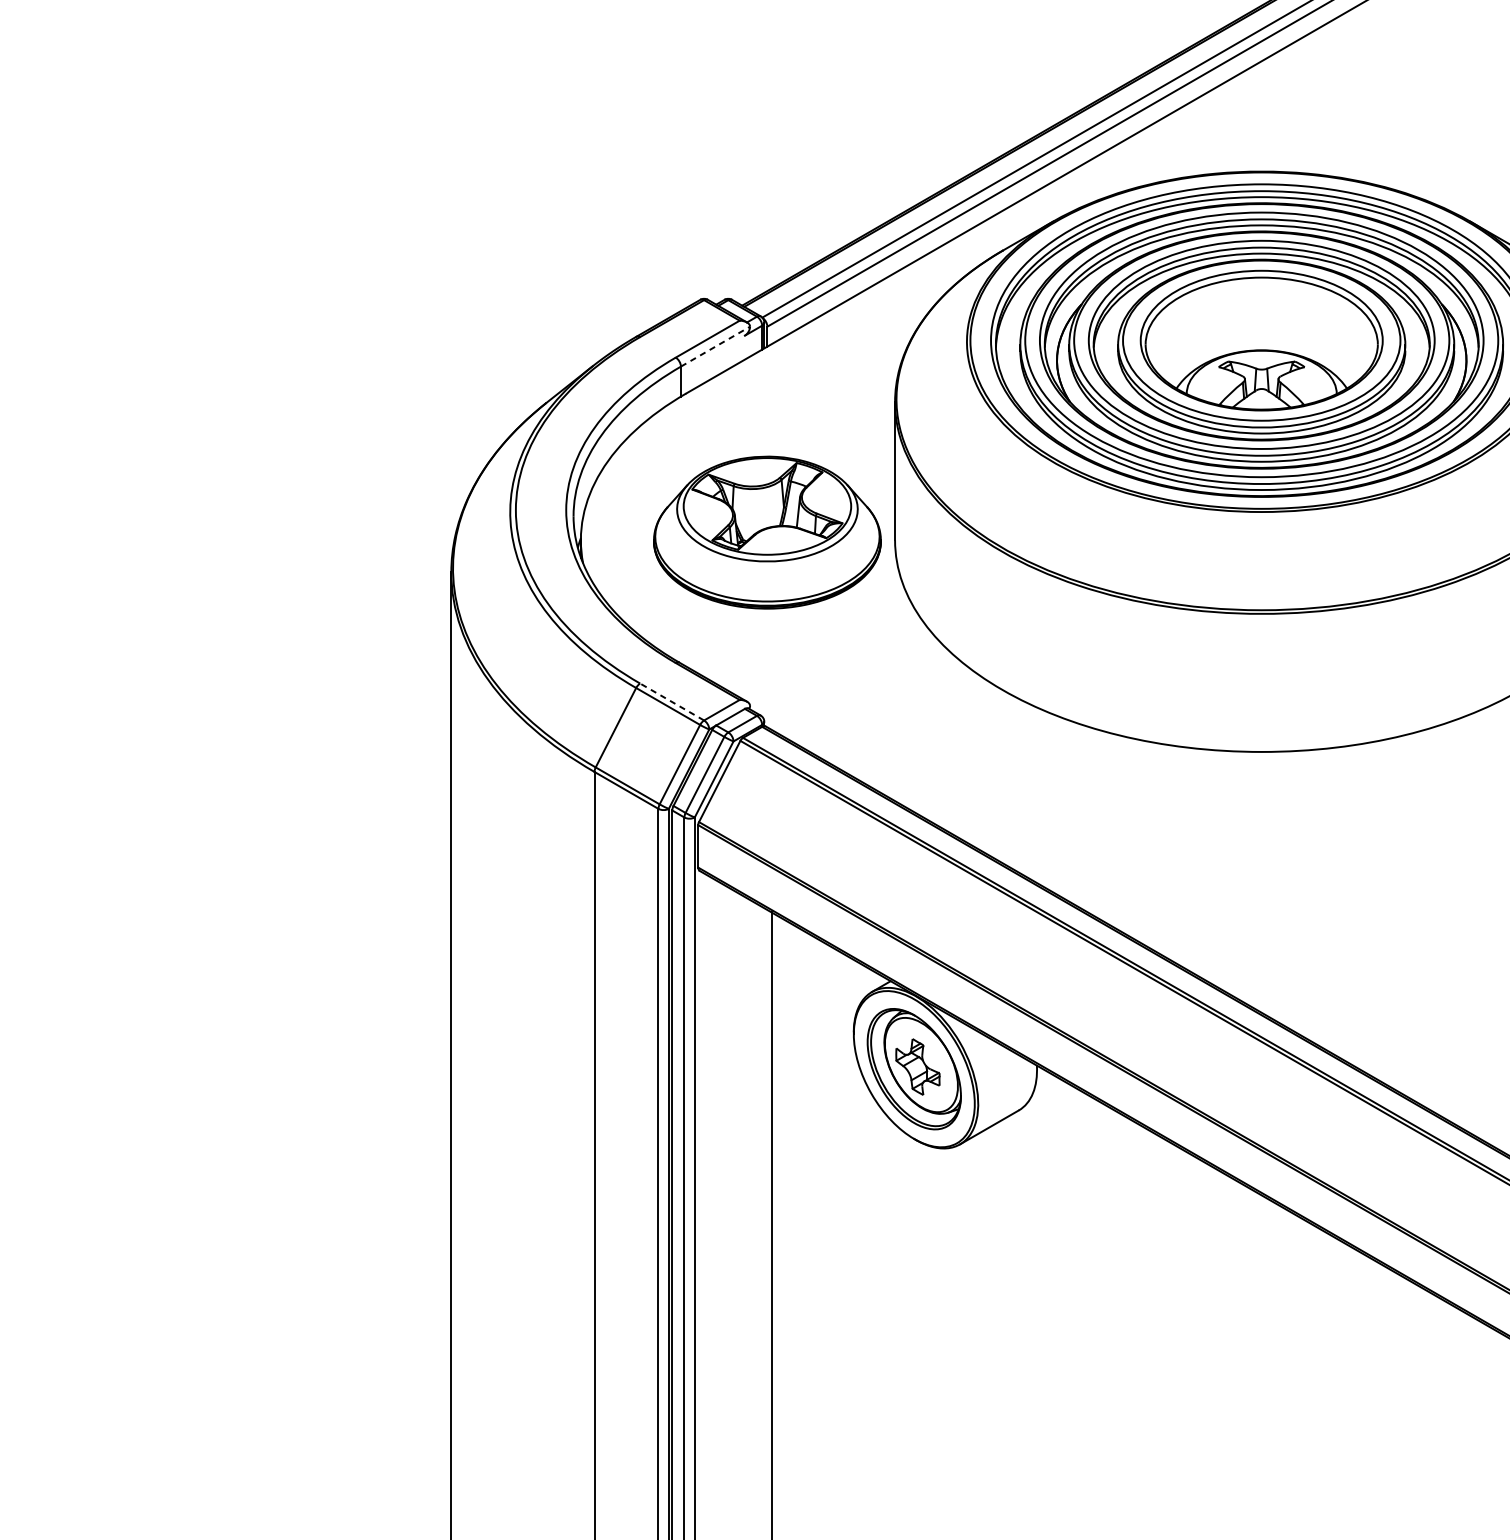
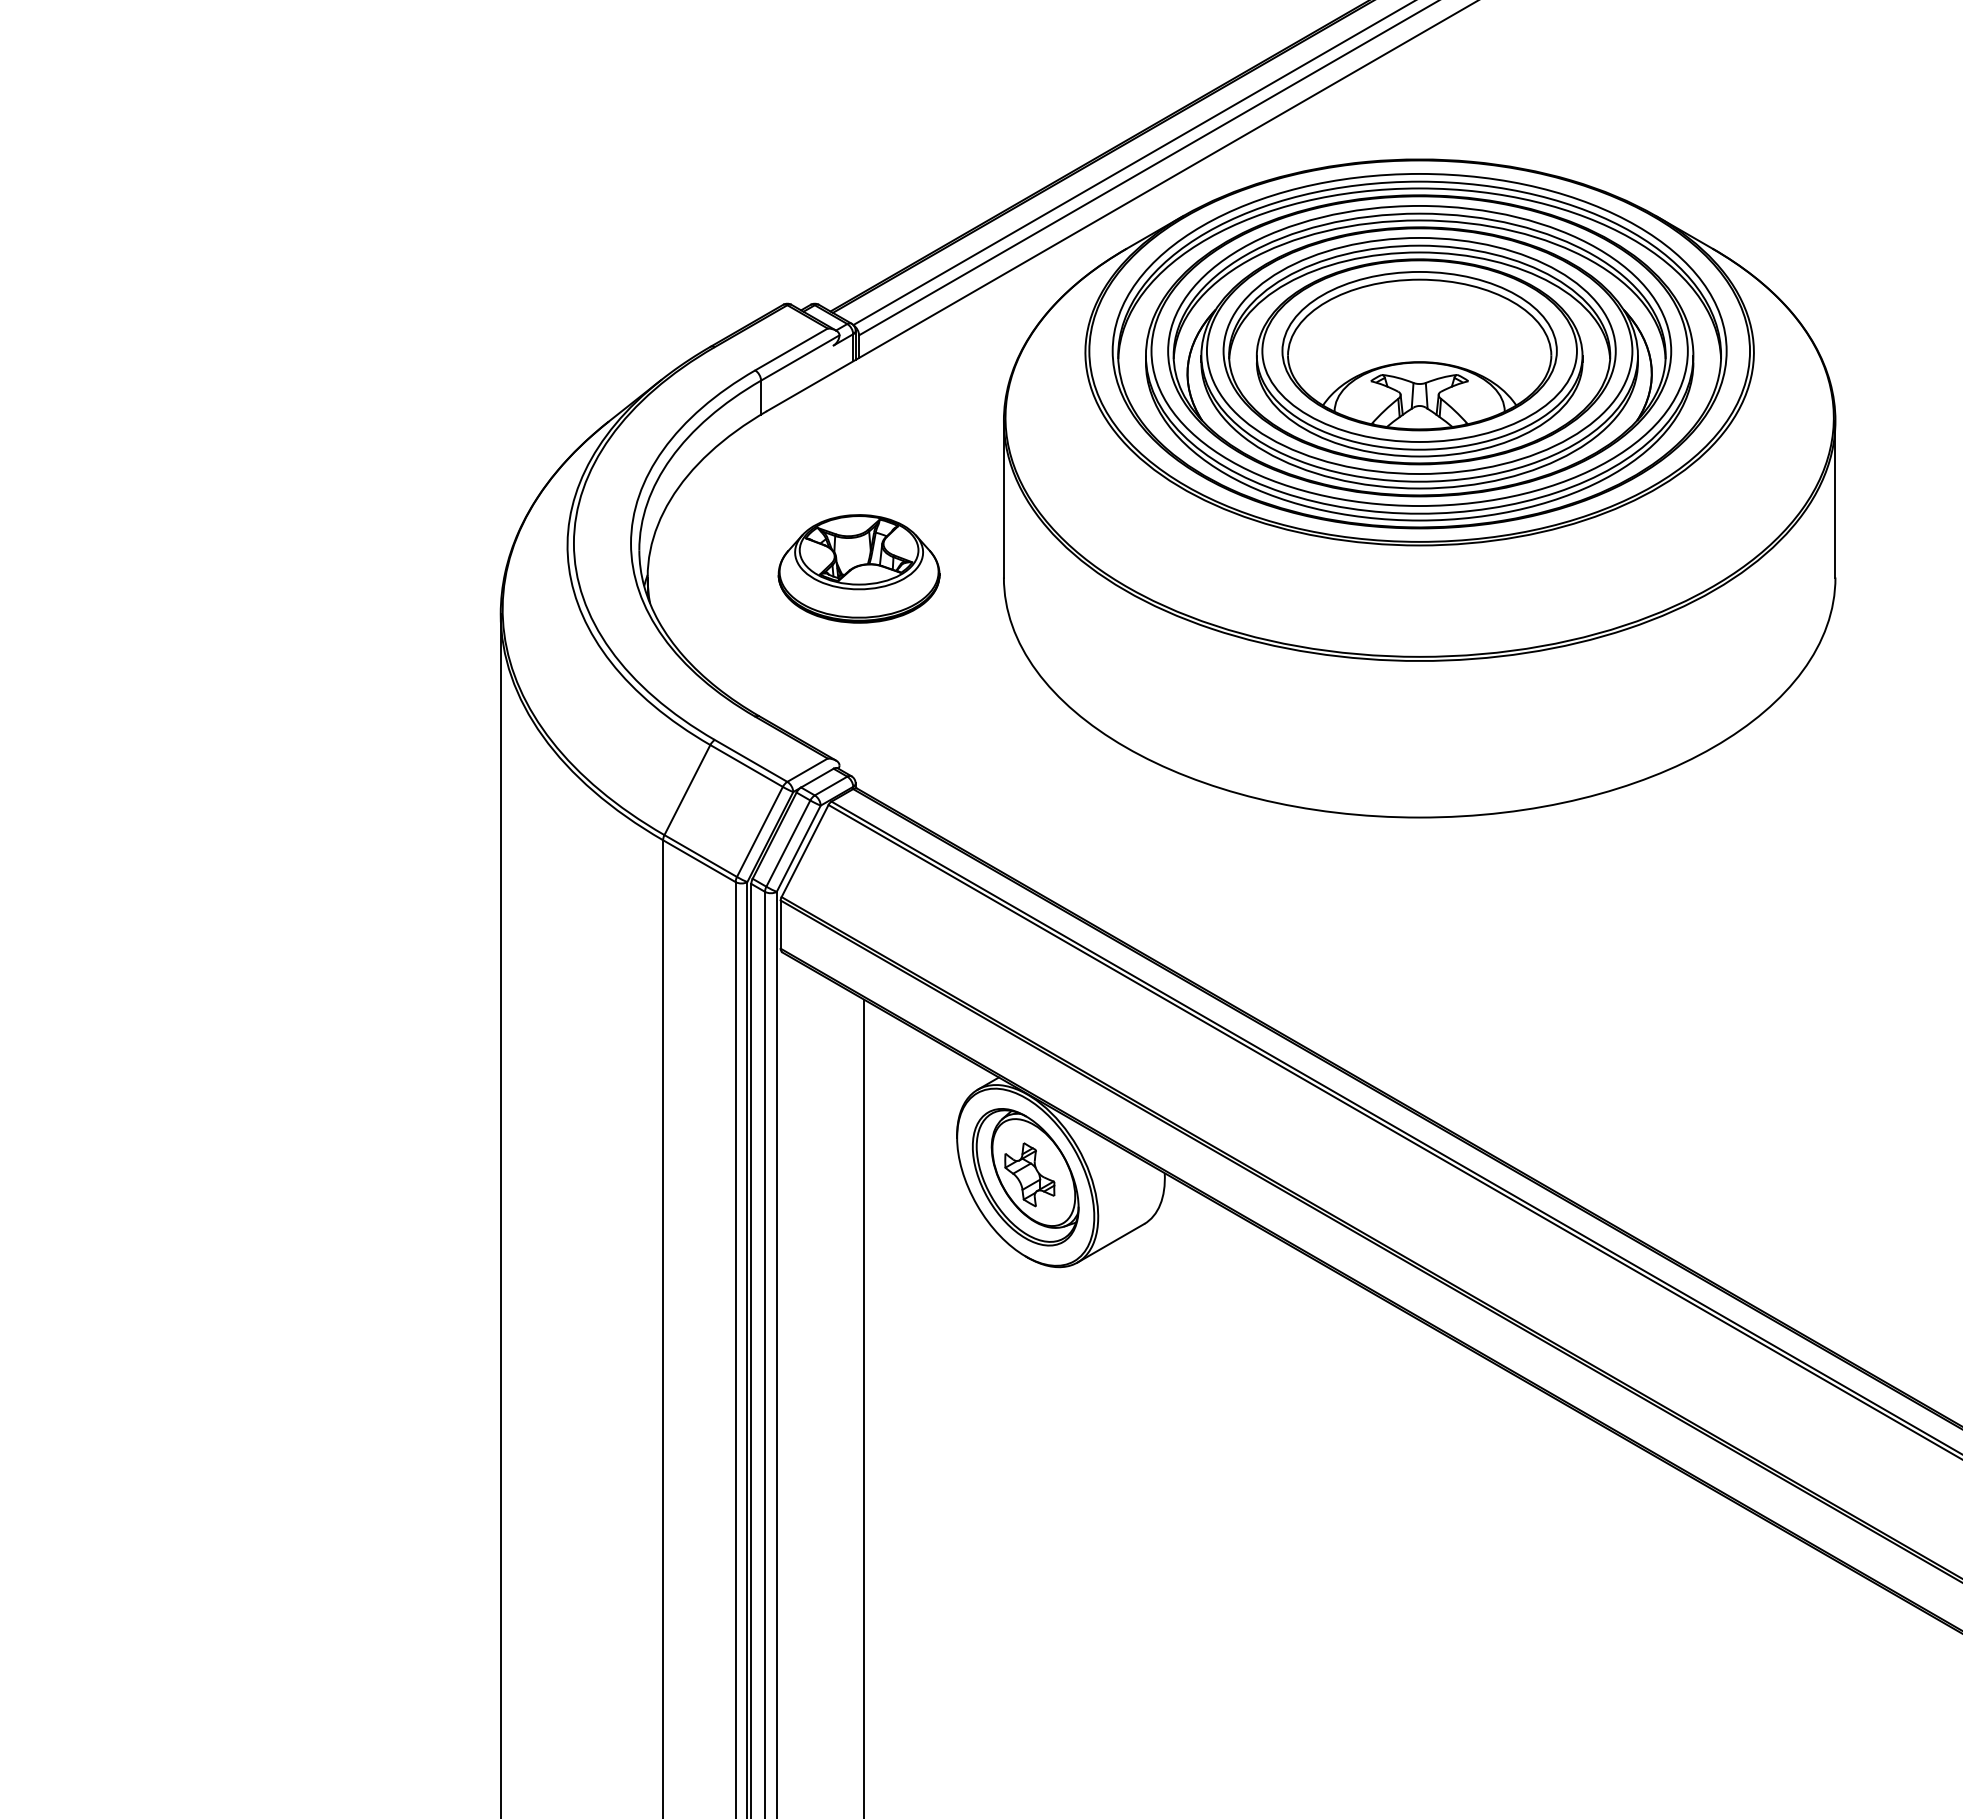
line: (715, 346) -> (800, 357), dashed -> solid
part: (766, 532) -> (858, 568), size x0.62
line: (672, 701) -> (751, 760), dashed -> solid

